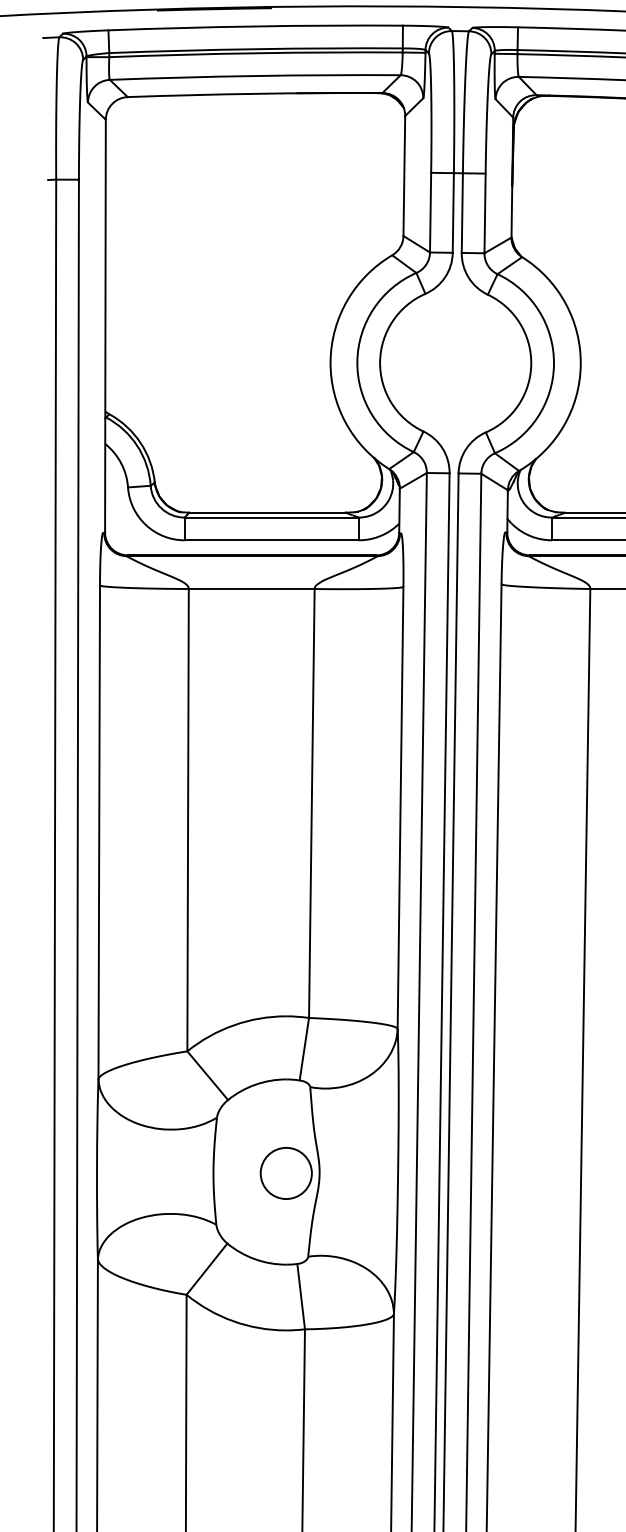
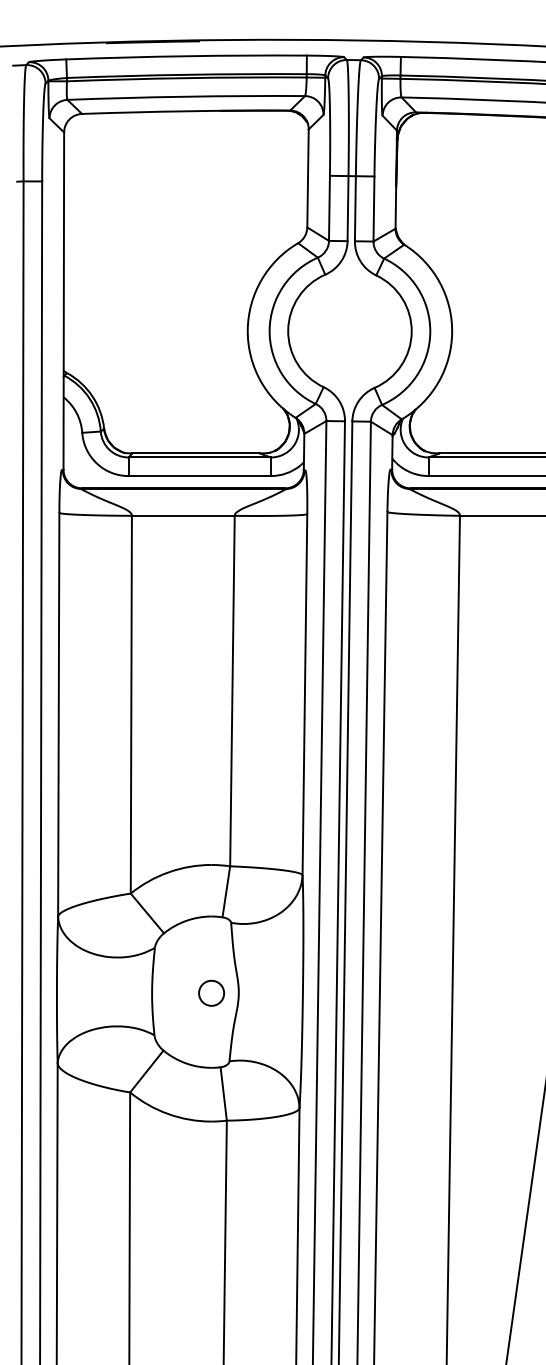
circle: (286, 1173) -> (211, 993), size x0.6

